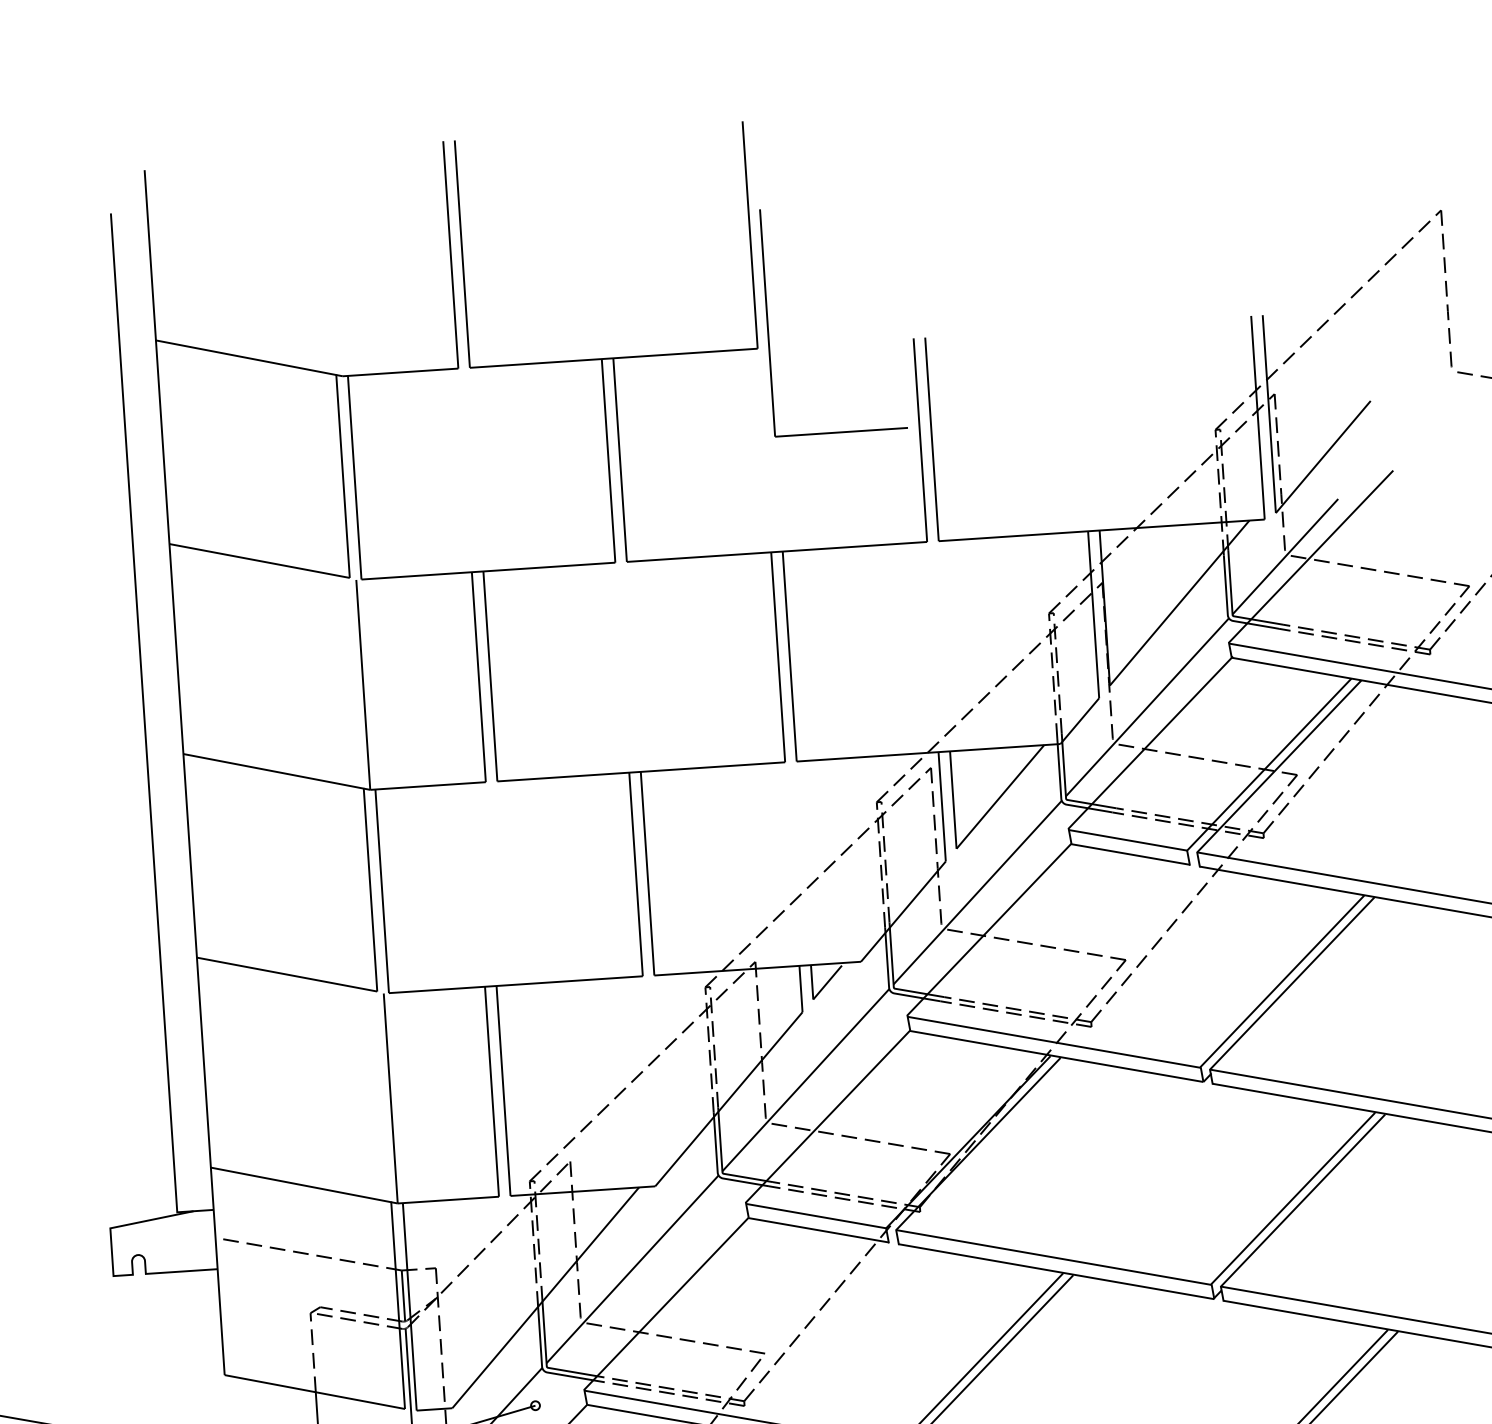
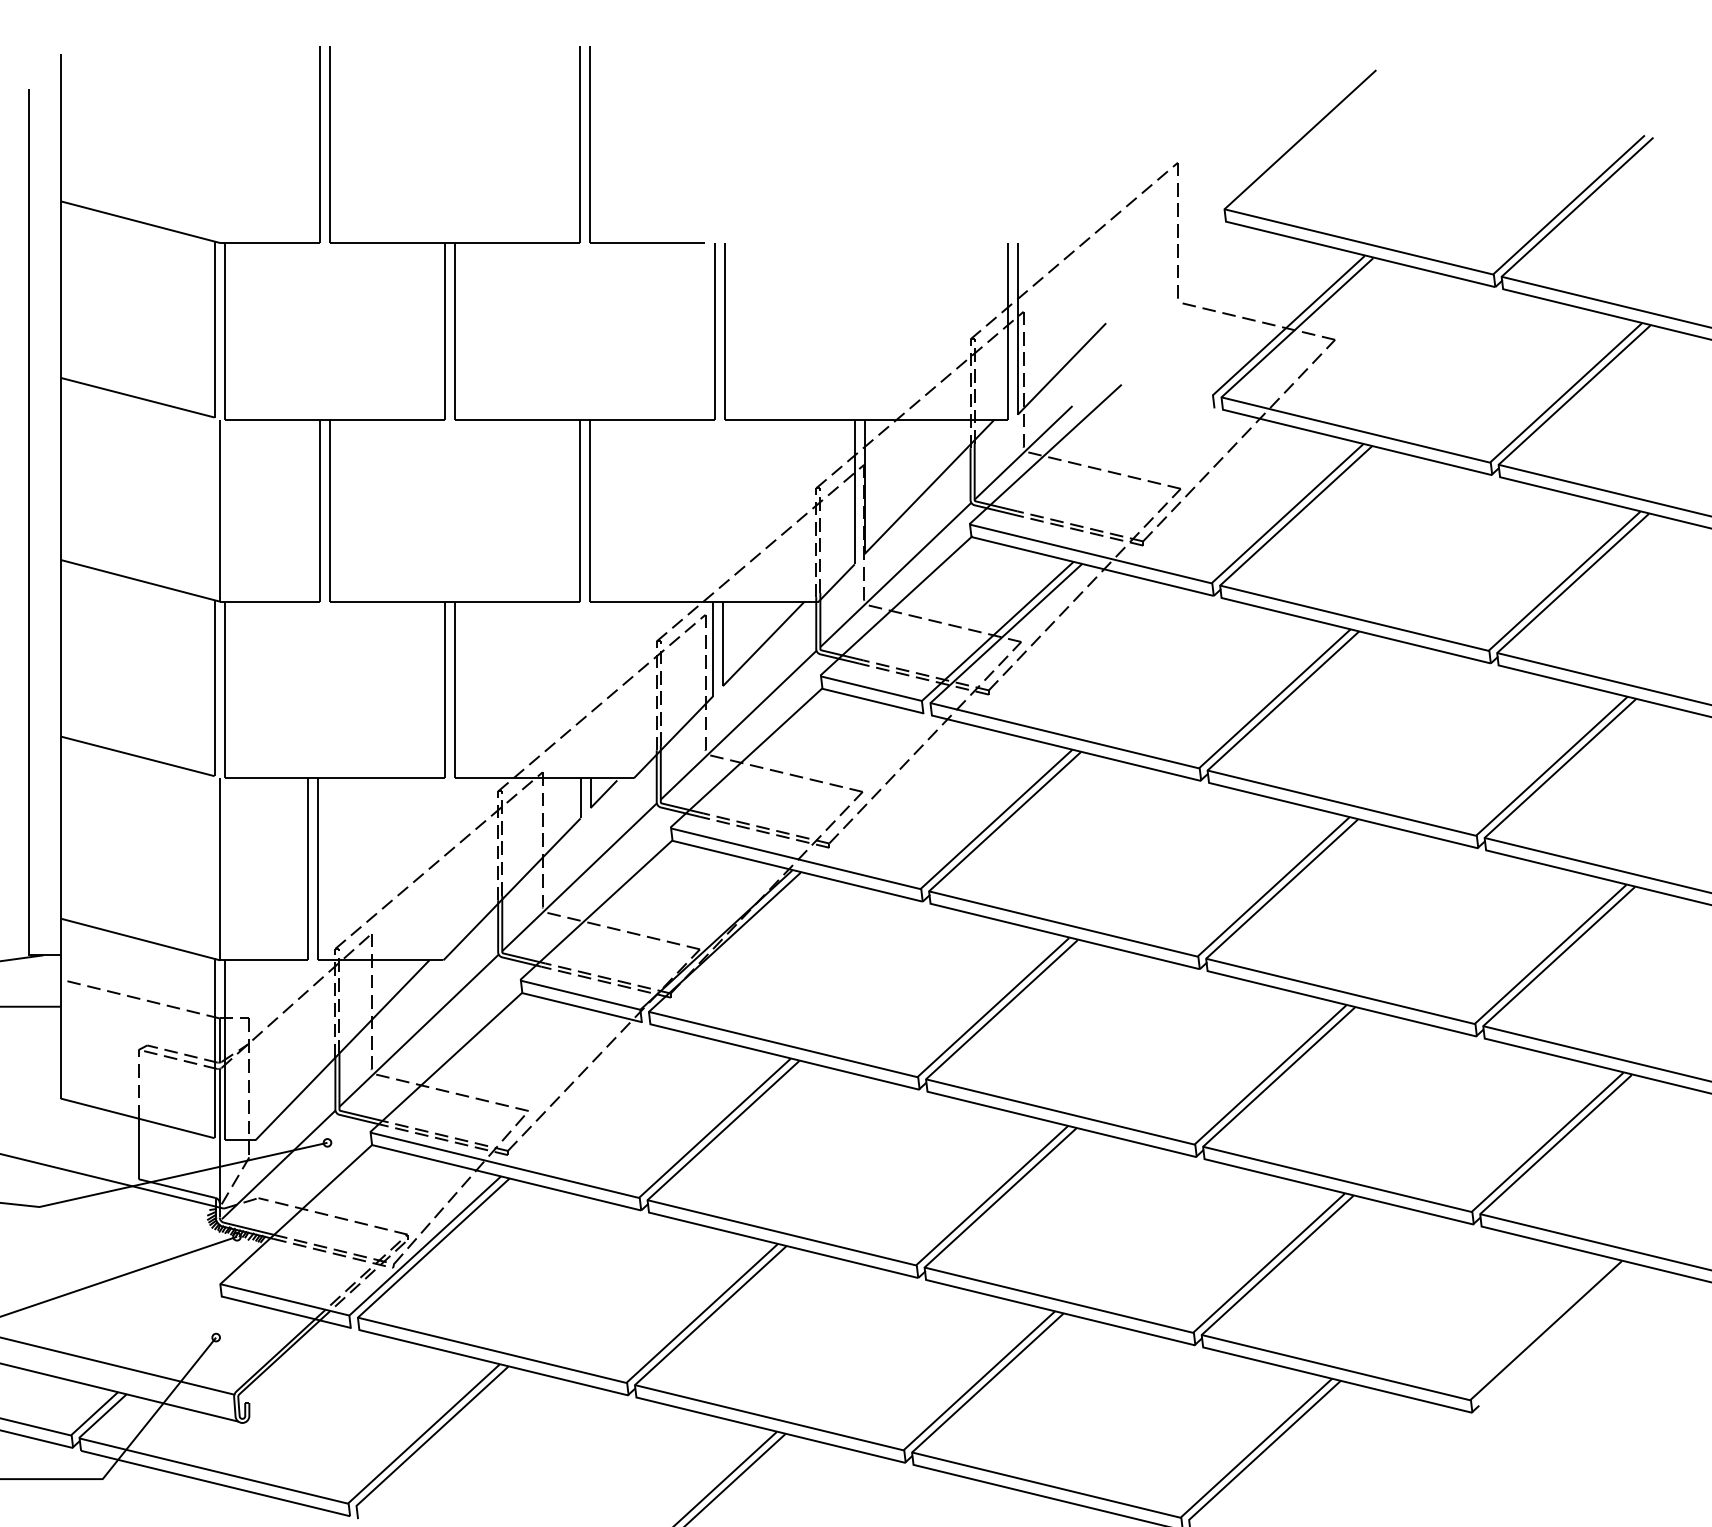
part: (768, 323) -> (590, 144), moved

